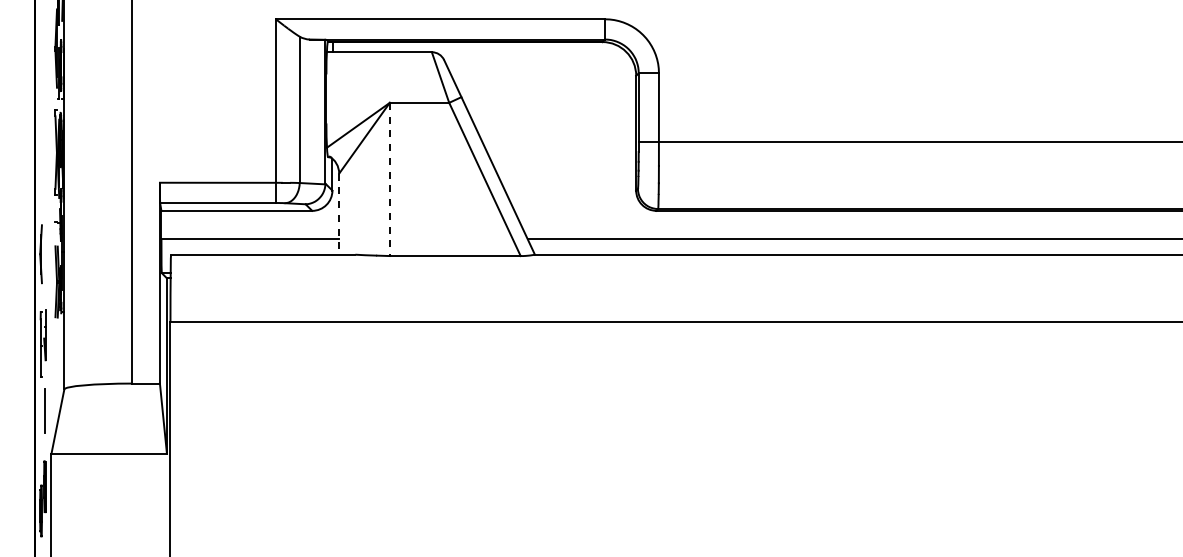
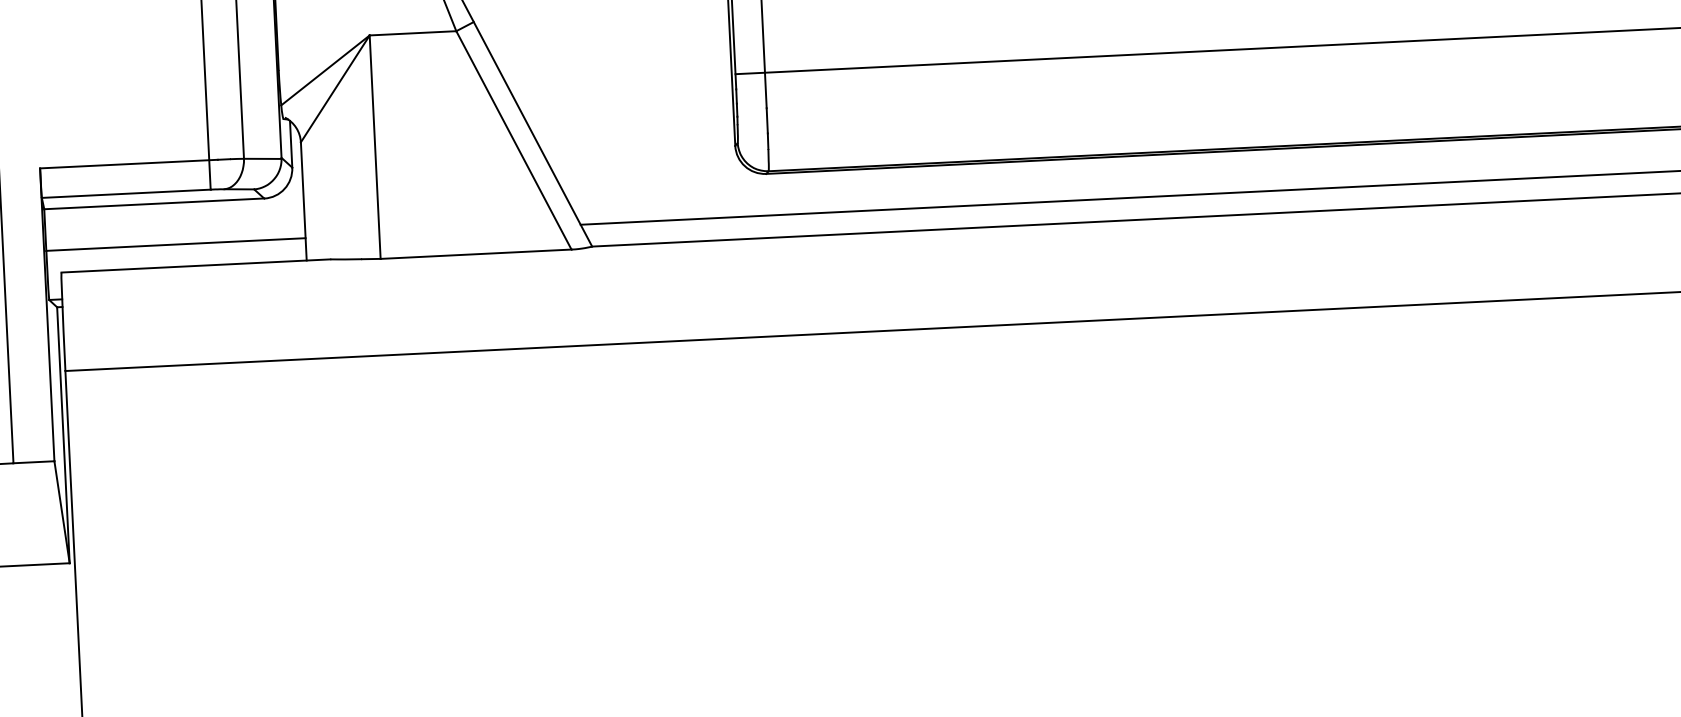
line: (389, 179) -> (374, 147), dashed -> solid
line: (339, 214) -> (304, 201), dashed -> solid

